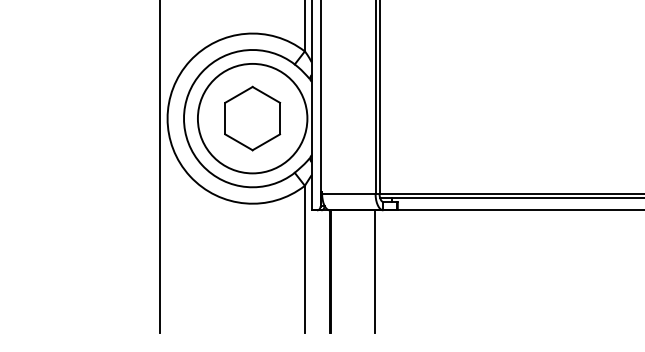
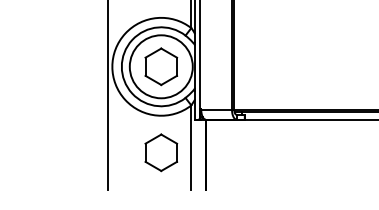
part: (252, 267) -> (161, 152), added
line: (374, 271) -> (231, 154), removed

